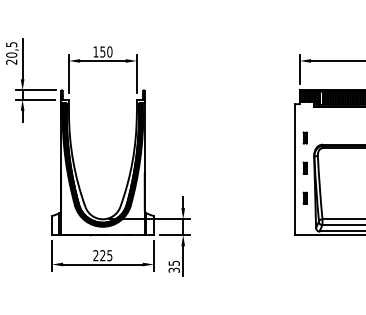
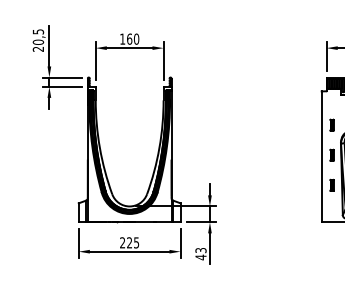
text: (102, 51) -> (129, 38), 150 -> 160
text: (173, 266) -> (200, 253), 35 -> 43

